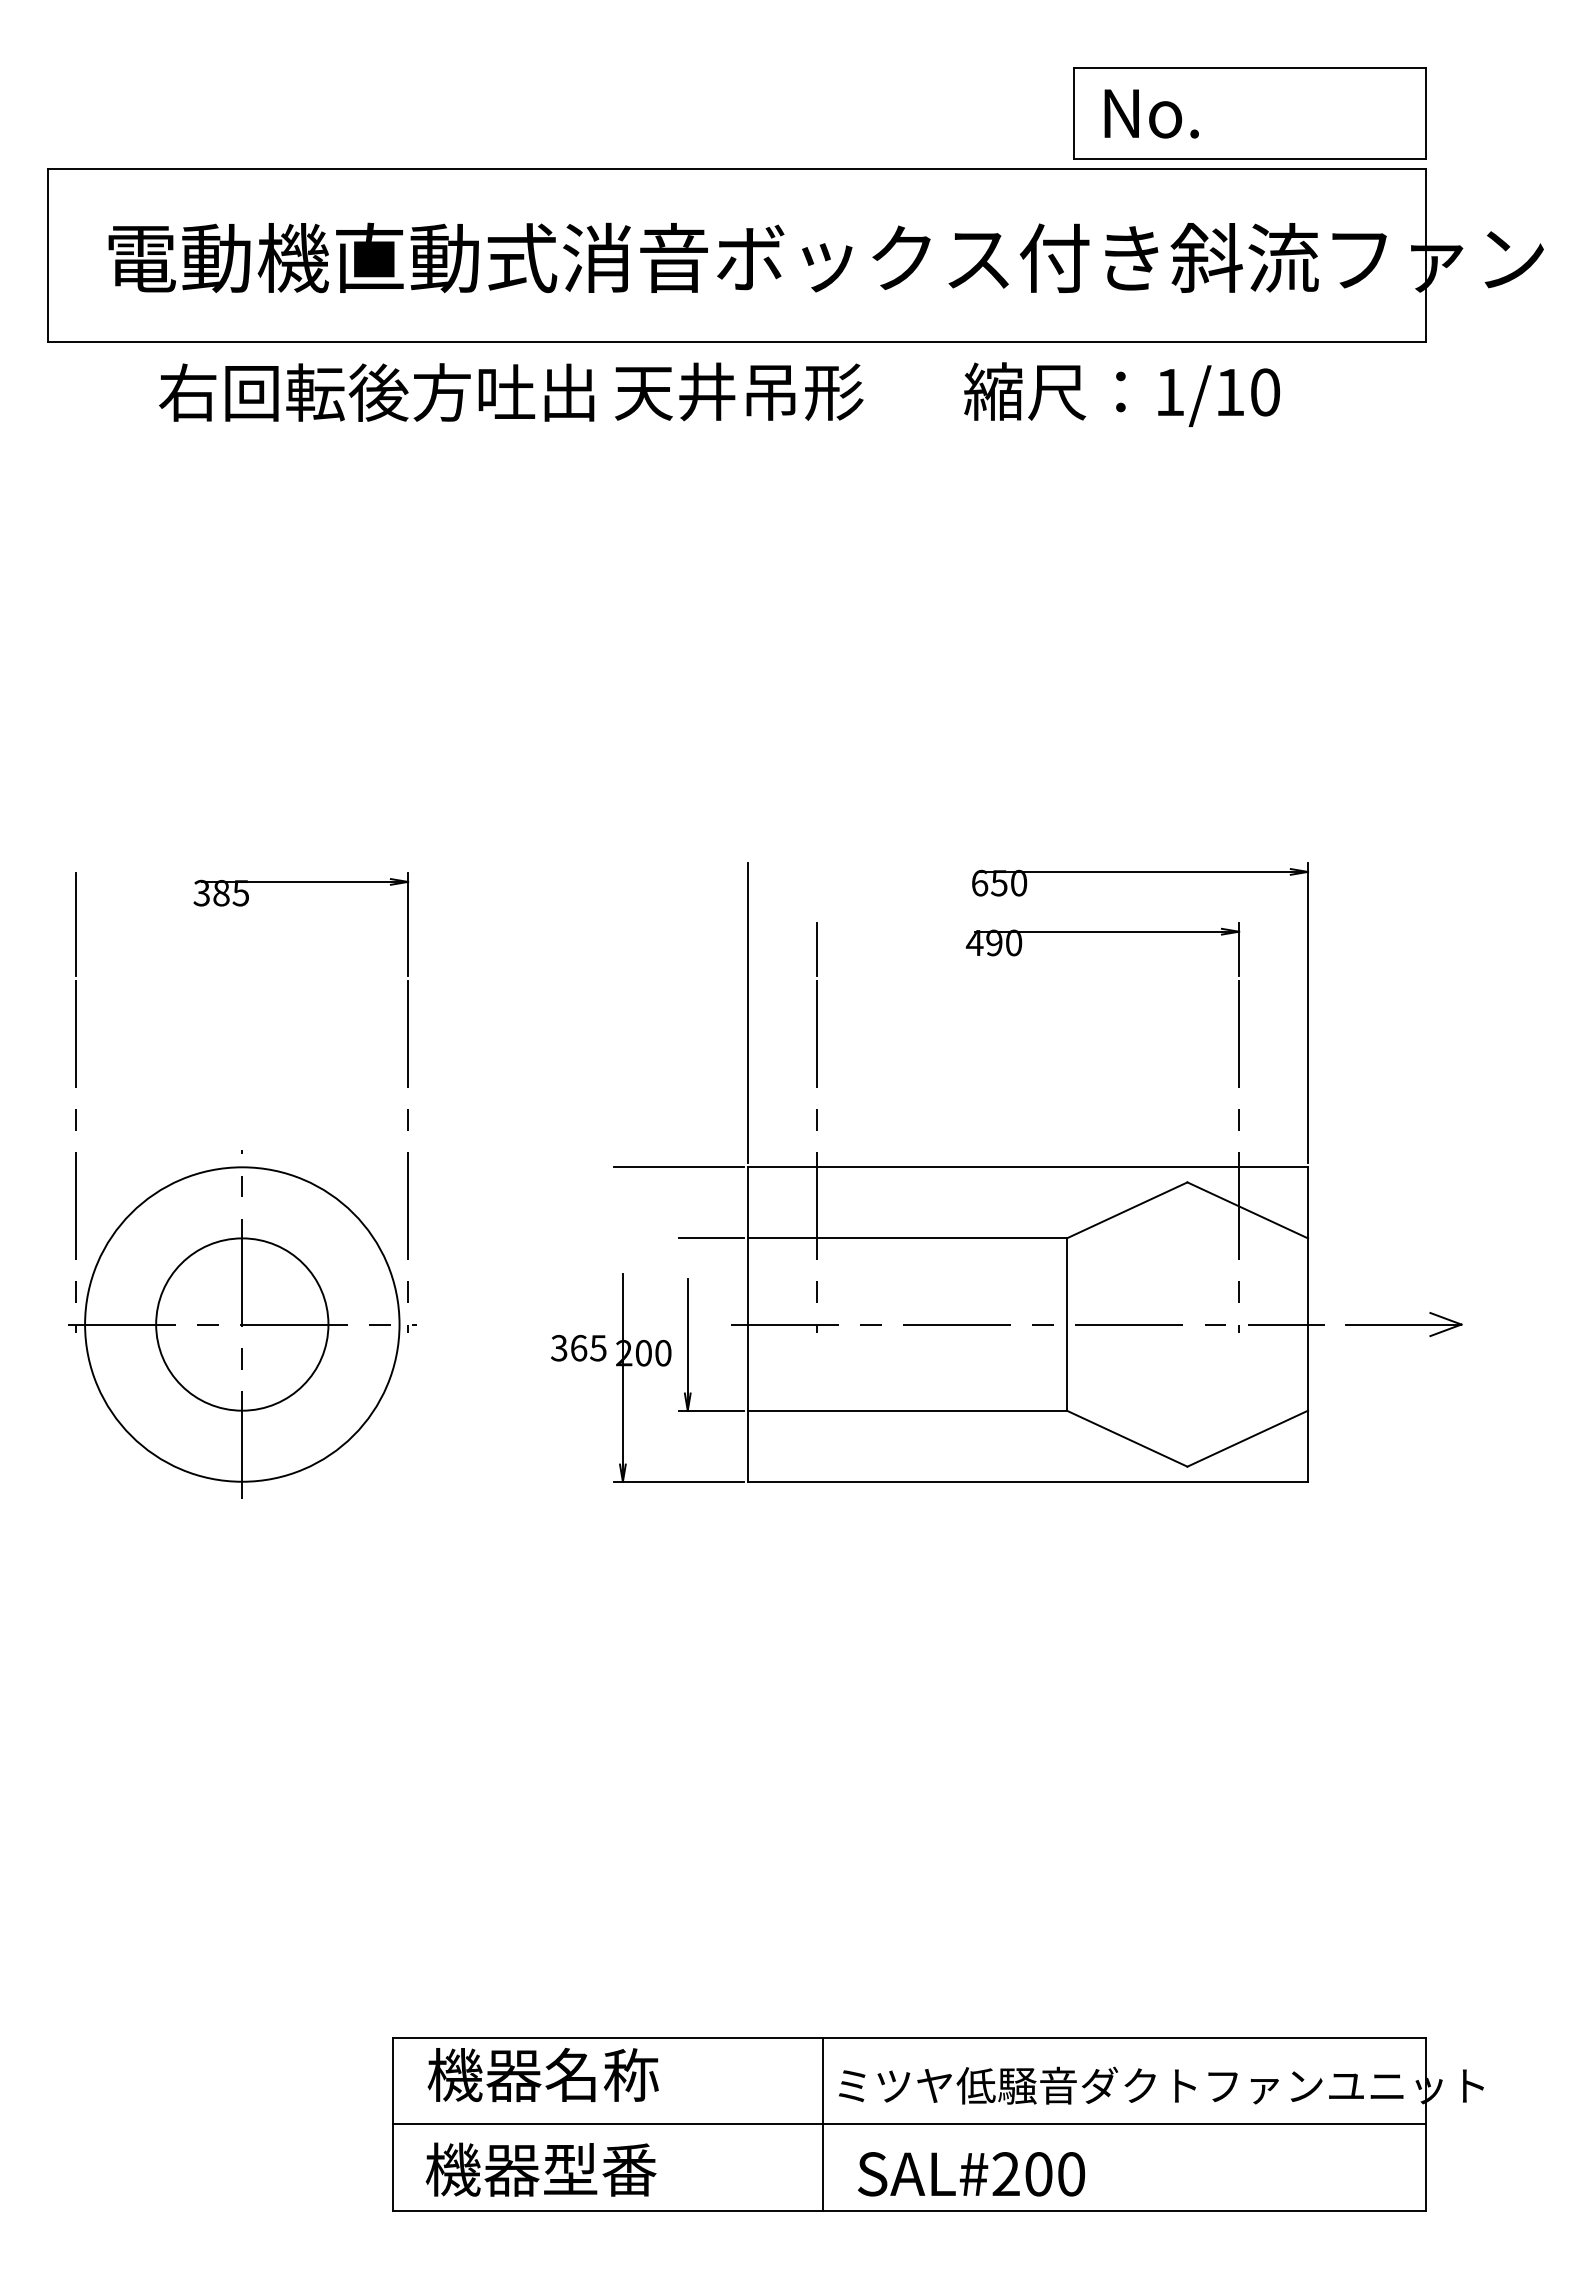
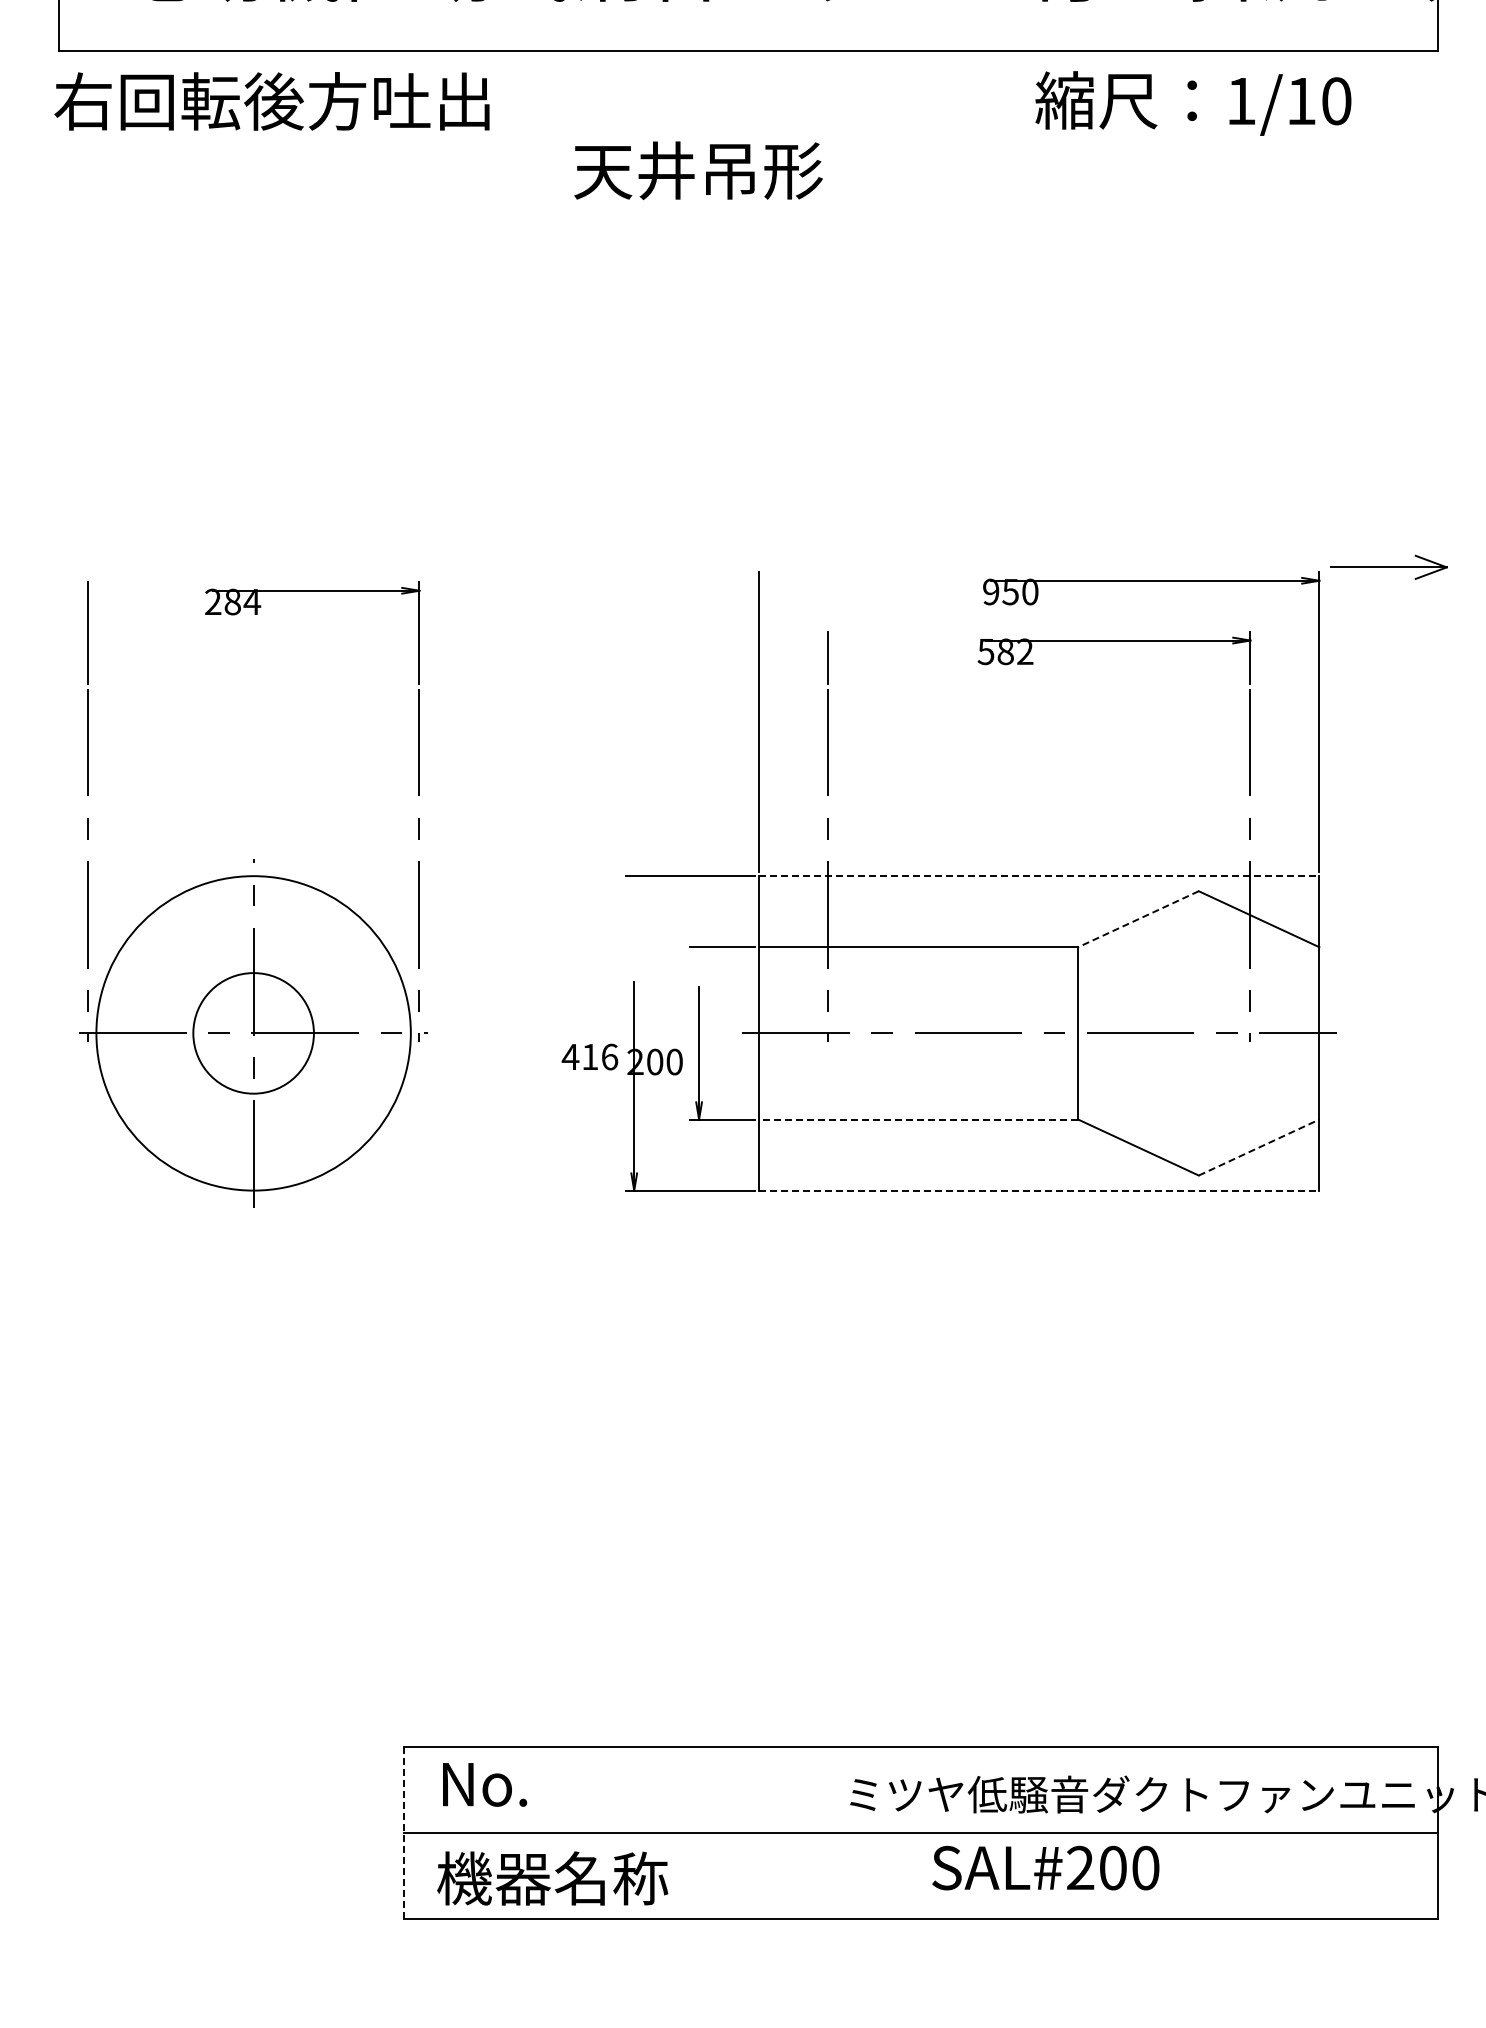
text: (739, 391) -> (698, 170), moved
text: (376, 392) -> (271, 101), moved
text: (1121, 394) -> (1192, 103), moved
text: (979, 882) -> (990, 591), 650 -> 950
text: (221, 893) -> (232, 602), 385 -> 284
text: (993, 942) -> (1004, 651), 490 -> 582
line: (1028, 1167) -> (1039, 876), solid -> dashed
line: (1126, 1210) -> (1137, 919), solid -> dashed
circle: (242, 1324) -> (253, 1033), size x0.7
part: (1403, 1324) -> (1388, 567), moved
text: (578, 1347) -> (589, 1056), 365 -> 416
line: (906, 1410) -> (917, 1119), solid -> dashed
line: (1248, 1438) -> (1259, 1147), solid -> dashed
line: (1028, 1481) -> (1039, 1190), solid -> dashed
text: (542, 2074) -> (553, 1783), 機器名称 -> No.
line: (392, 2124) -> (403, 1833), solid -> dashed
line: (823, 2124) -> (834, 1833), removed
text: (599, 2169) -> (610, 1878), 機器型番 -> 機器名称
text: (971, 2174) -> (1045, 1868), moved

